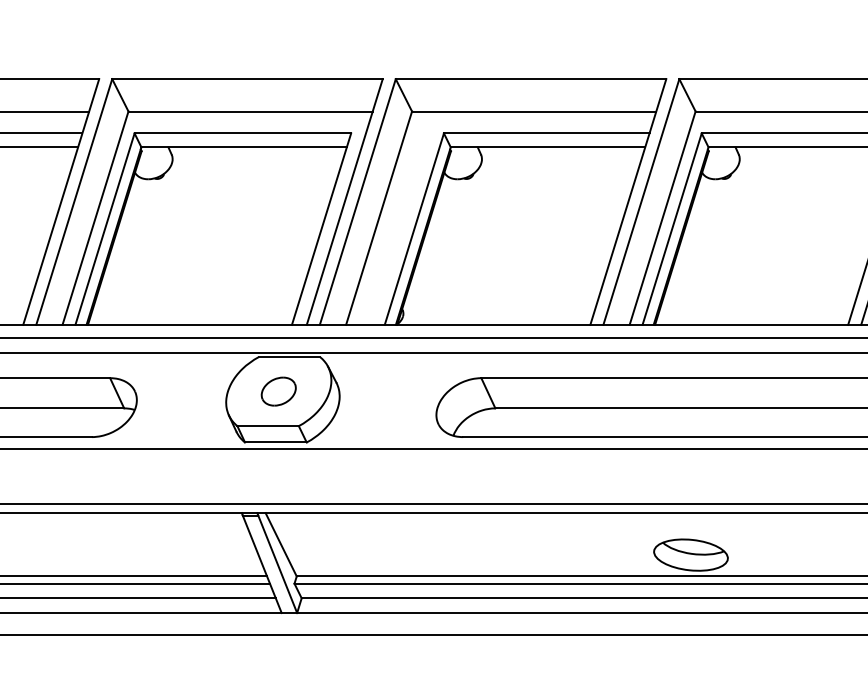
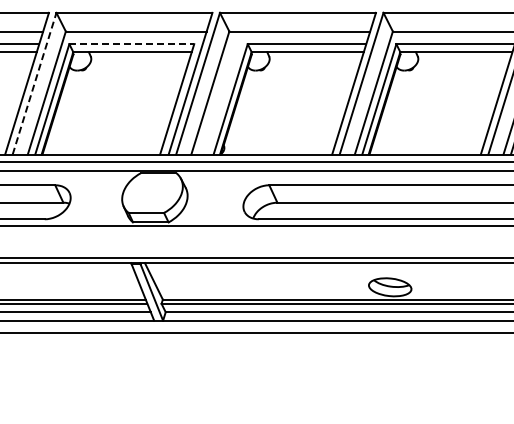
line: (244, 134) -> (132, 44), solid -> dashed
line: (74, 201) -> (34, 83), solid -> dashed
part: (278, 390) -> (152, 192), removed

